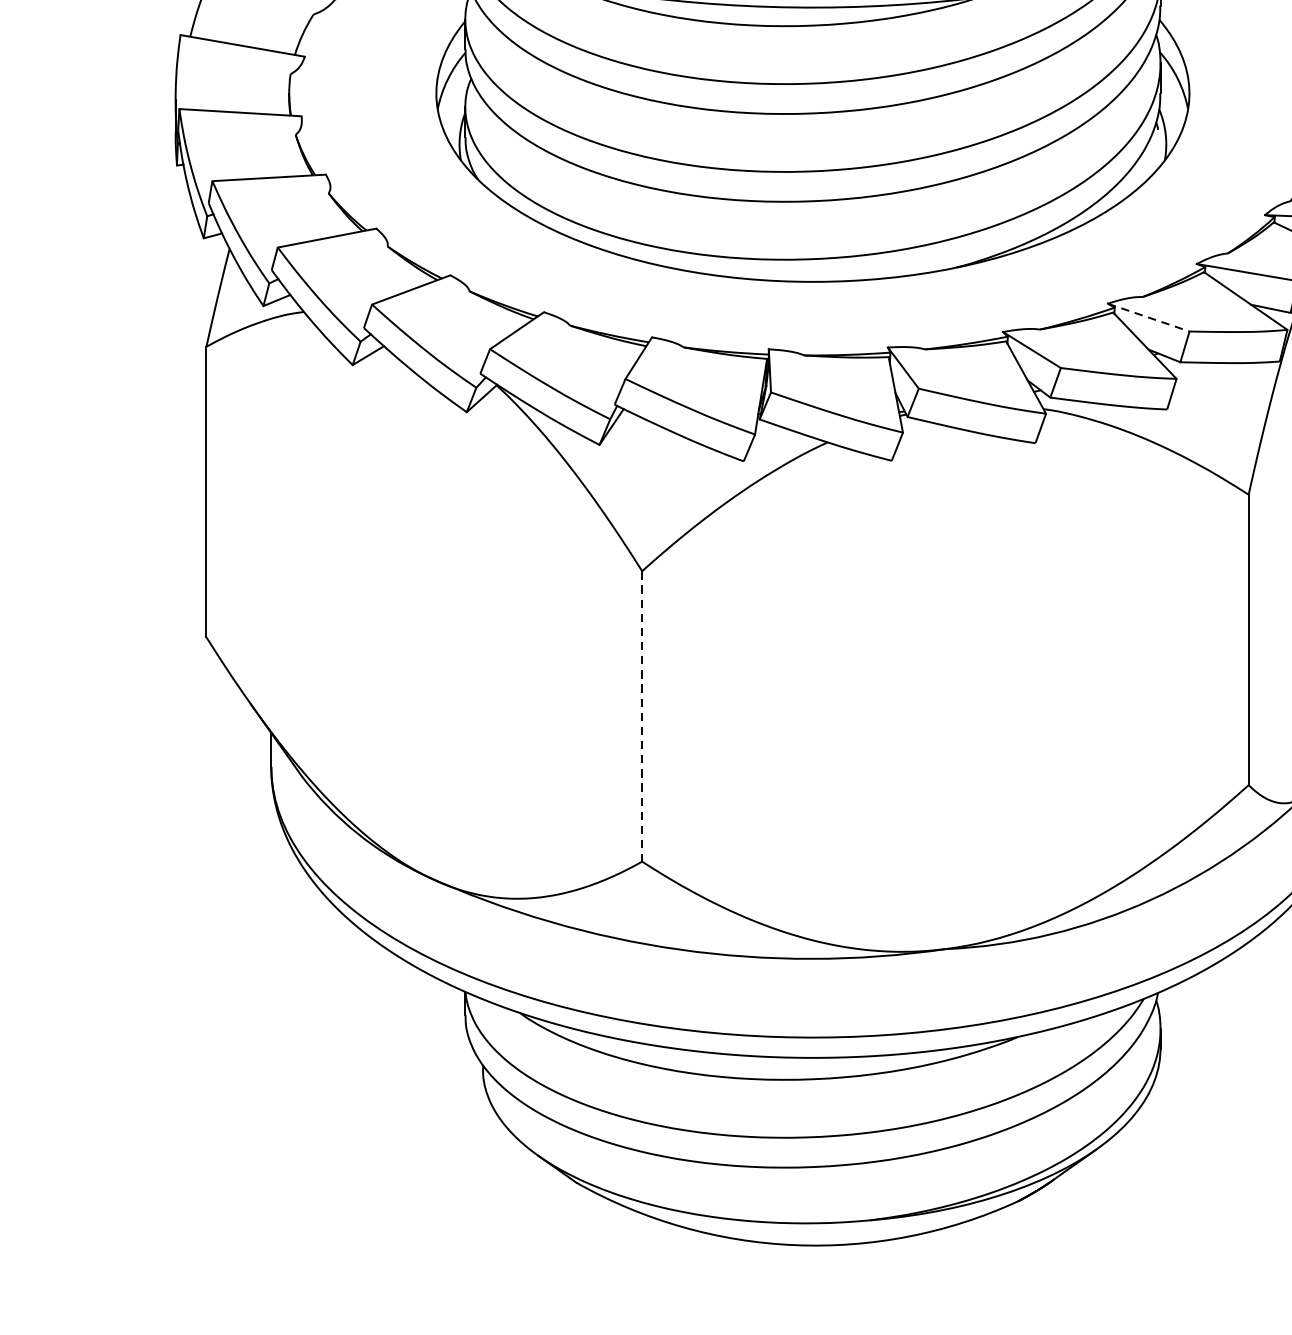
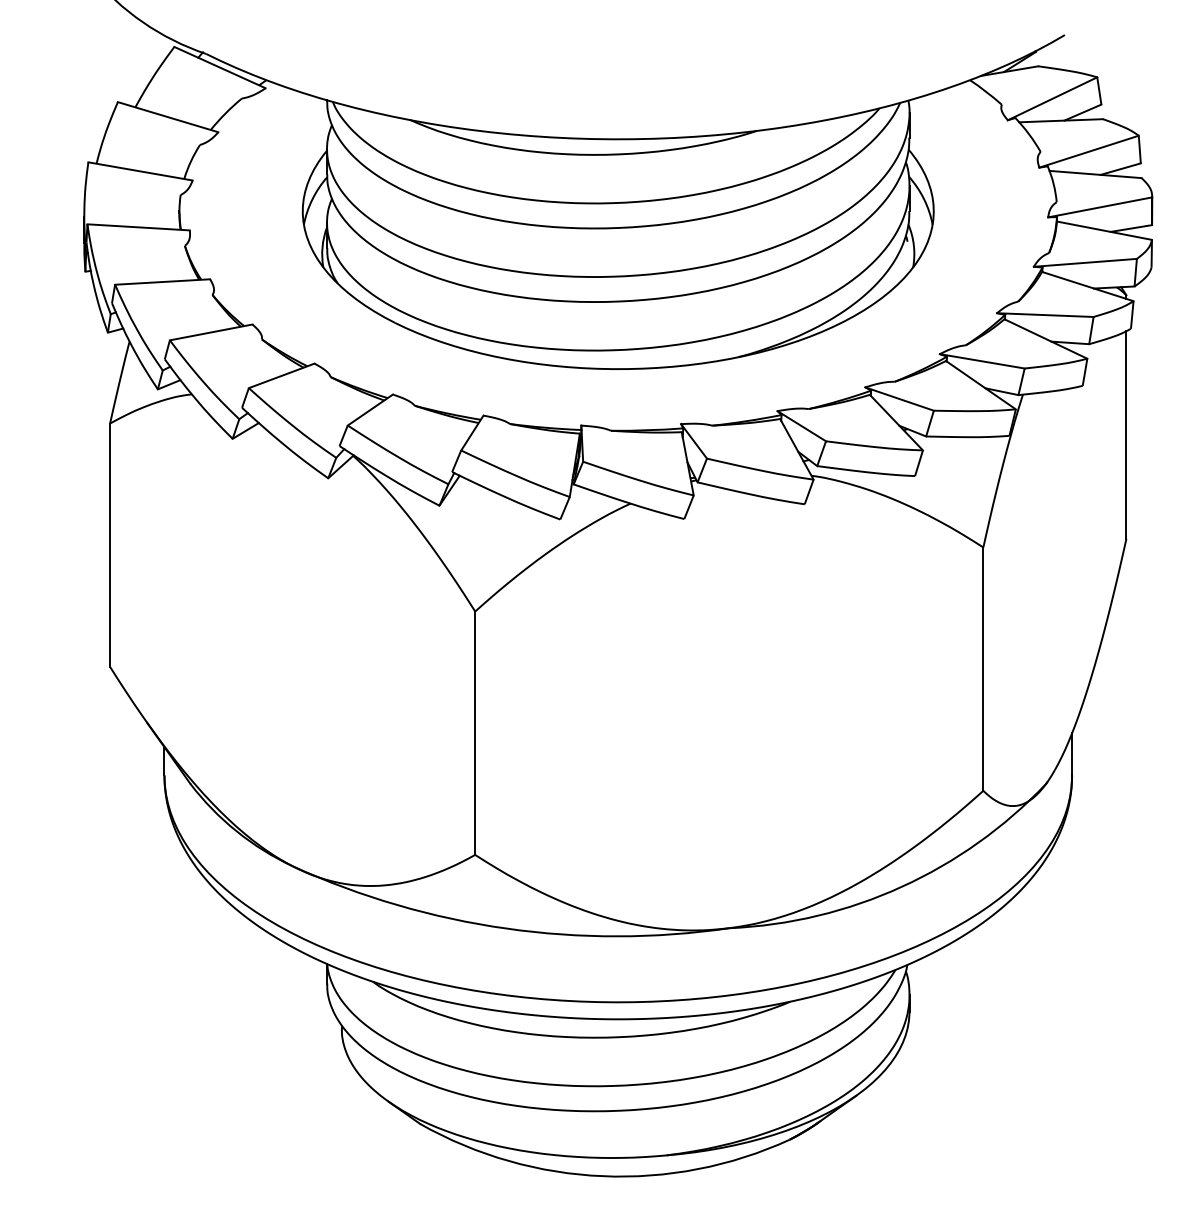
line: (1149, 318) -> (900, 399), dashed -> solid
line: (642, 716) -> (475, 733), dashed -> solid

